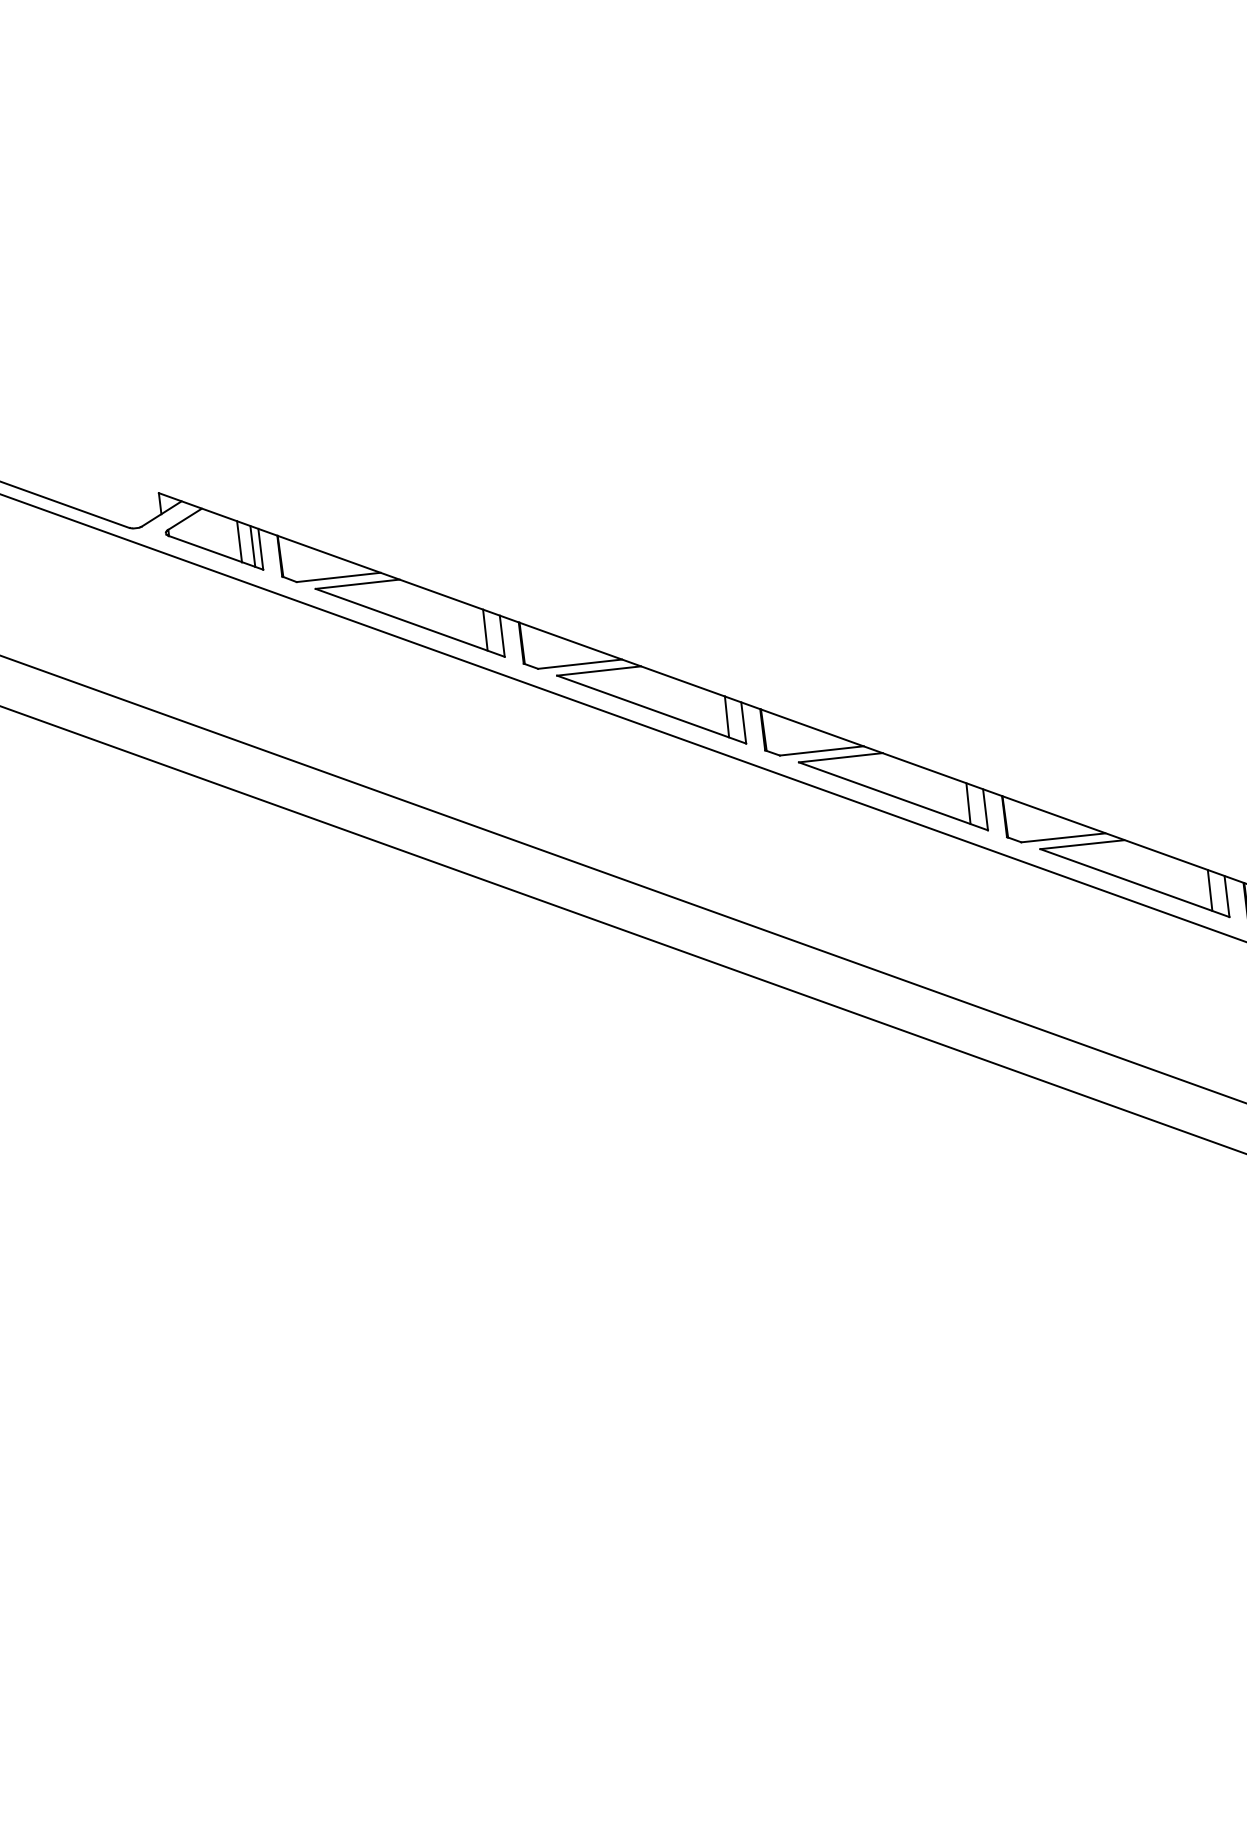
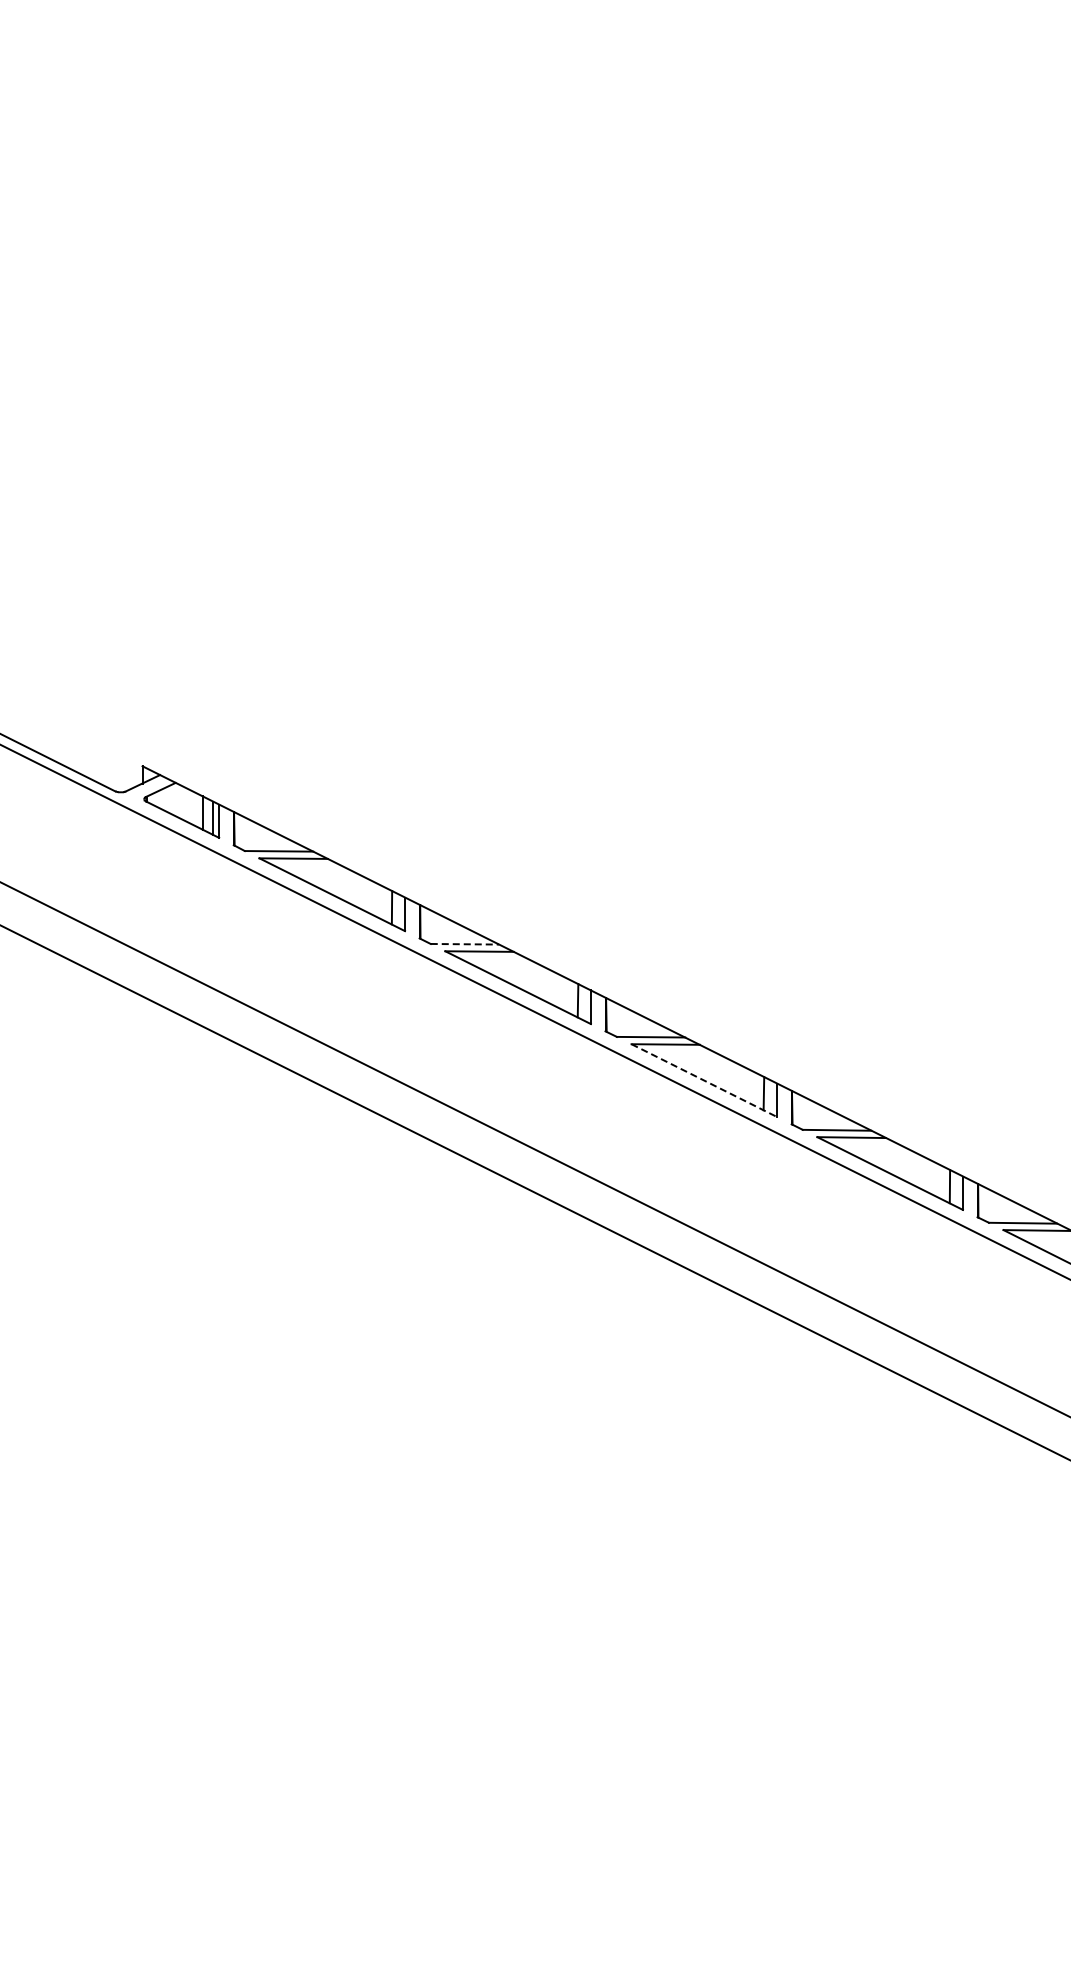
line: (580, 664) -> (465, 944), solid -> dashed
line: (893, 796) -> (704, 1080), solid -> dashed

